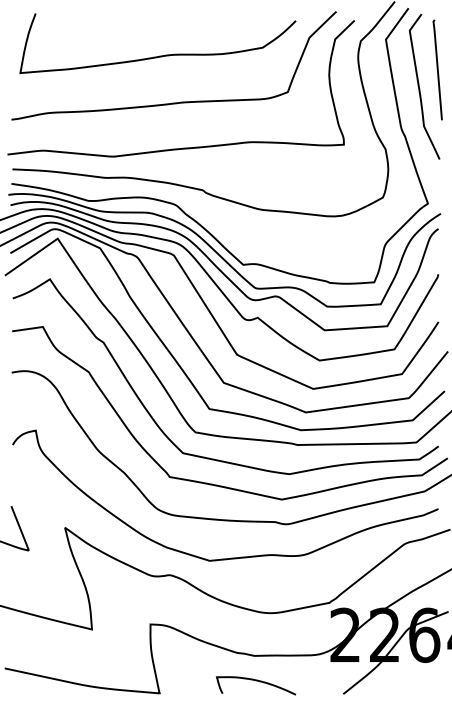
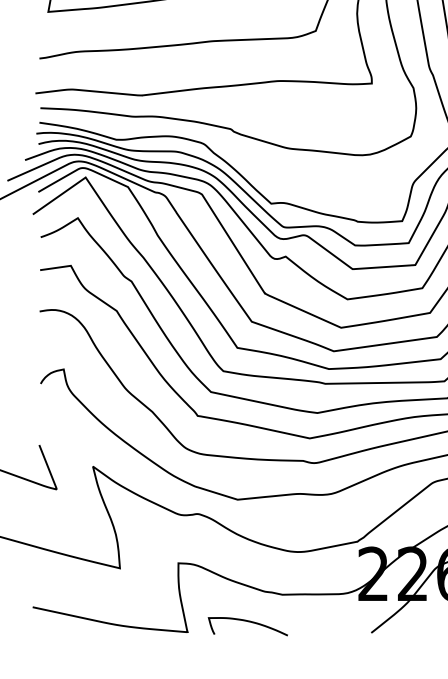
curve: (255, 681) -> (247, 622), moved

